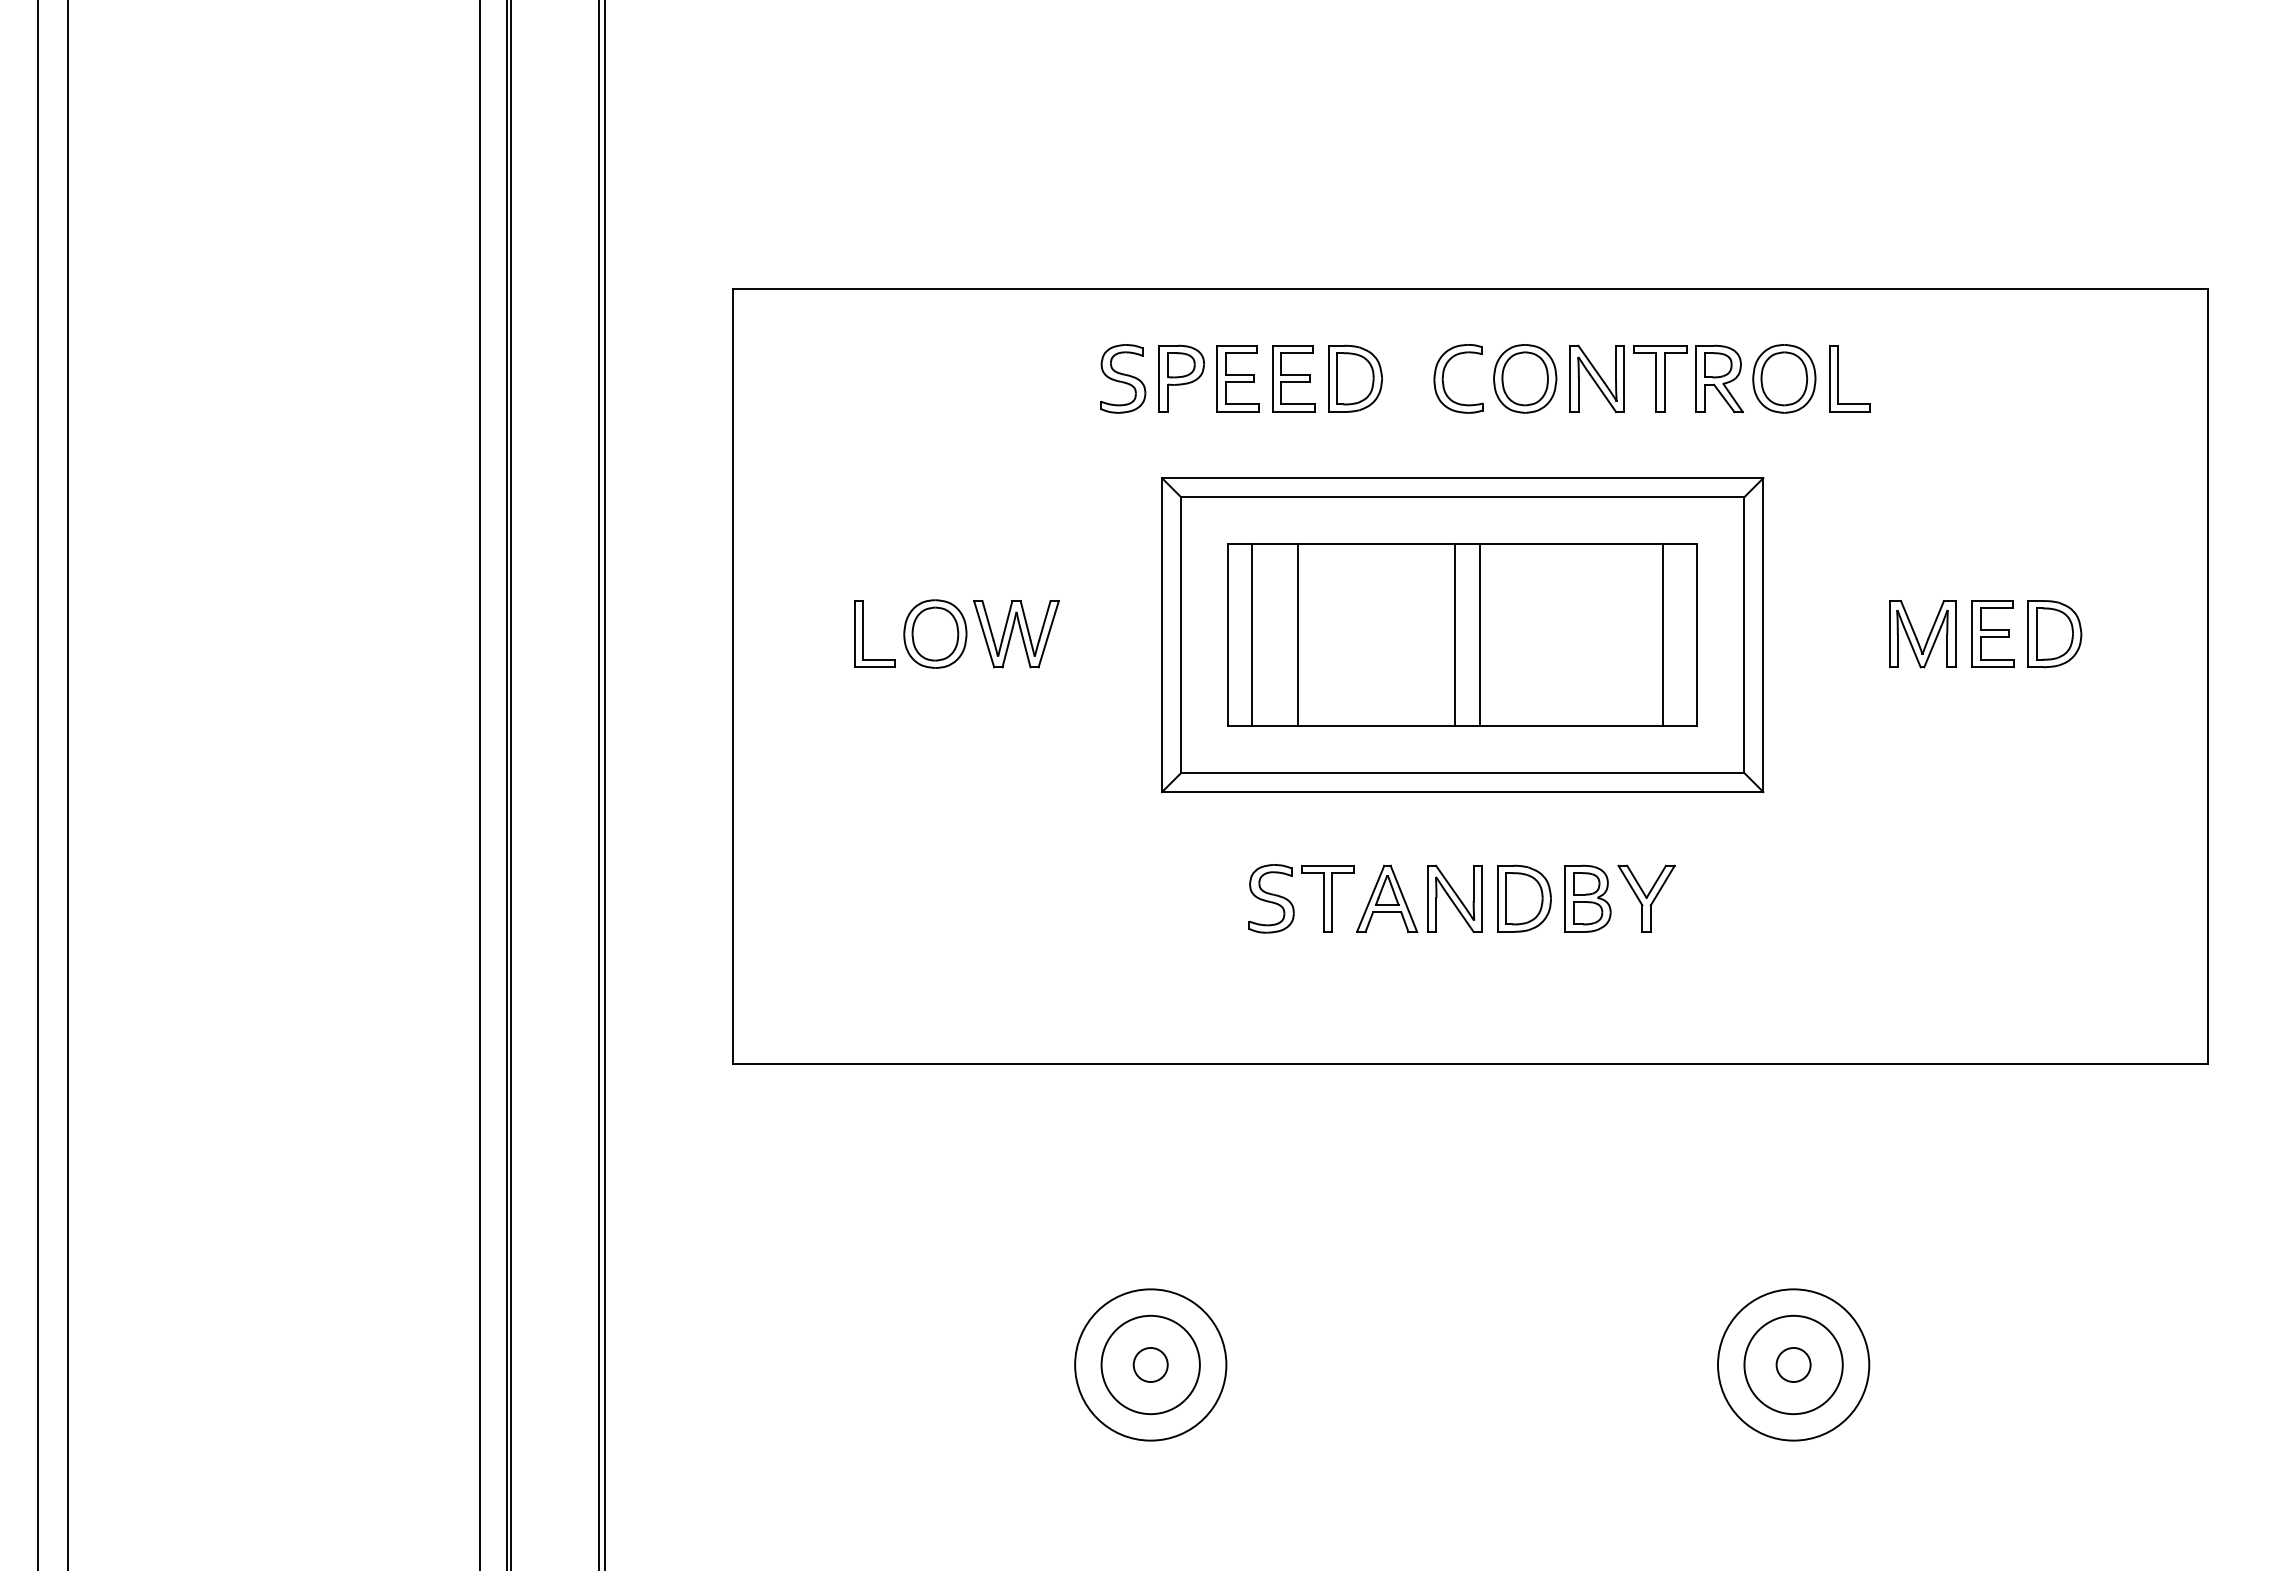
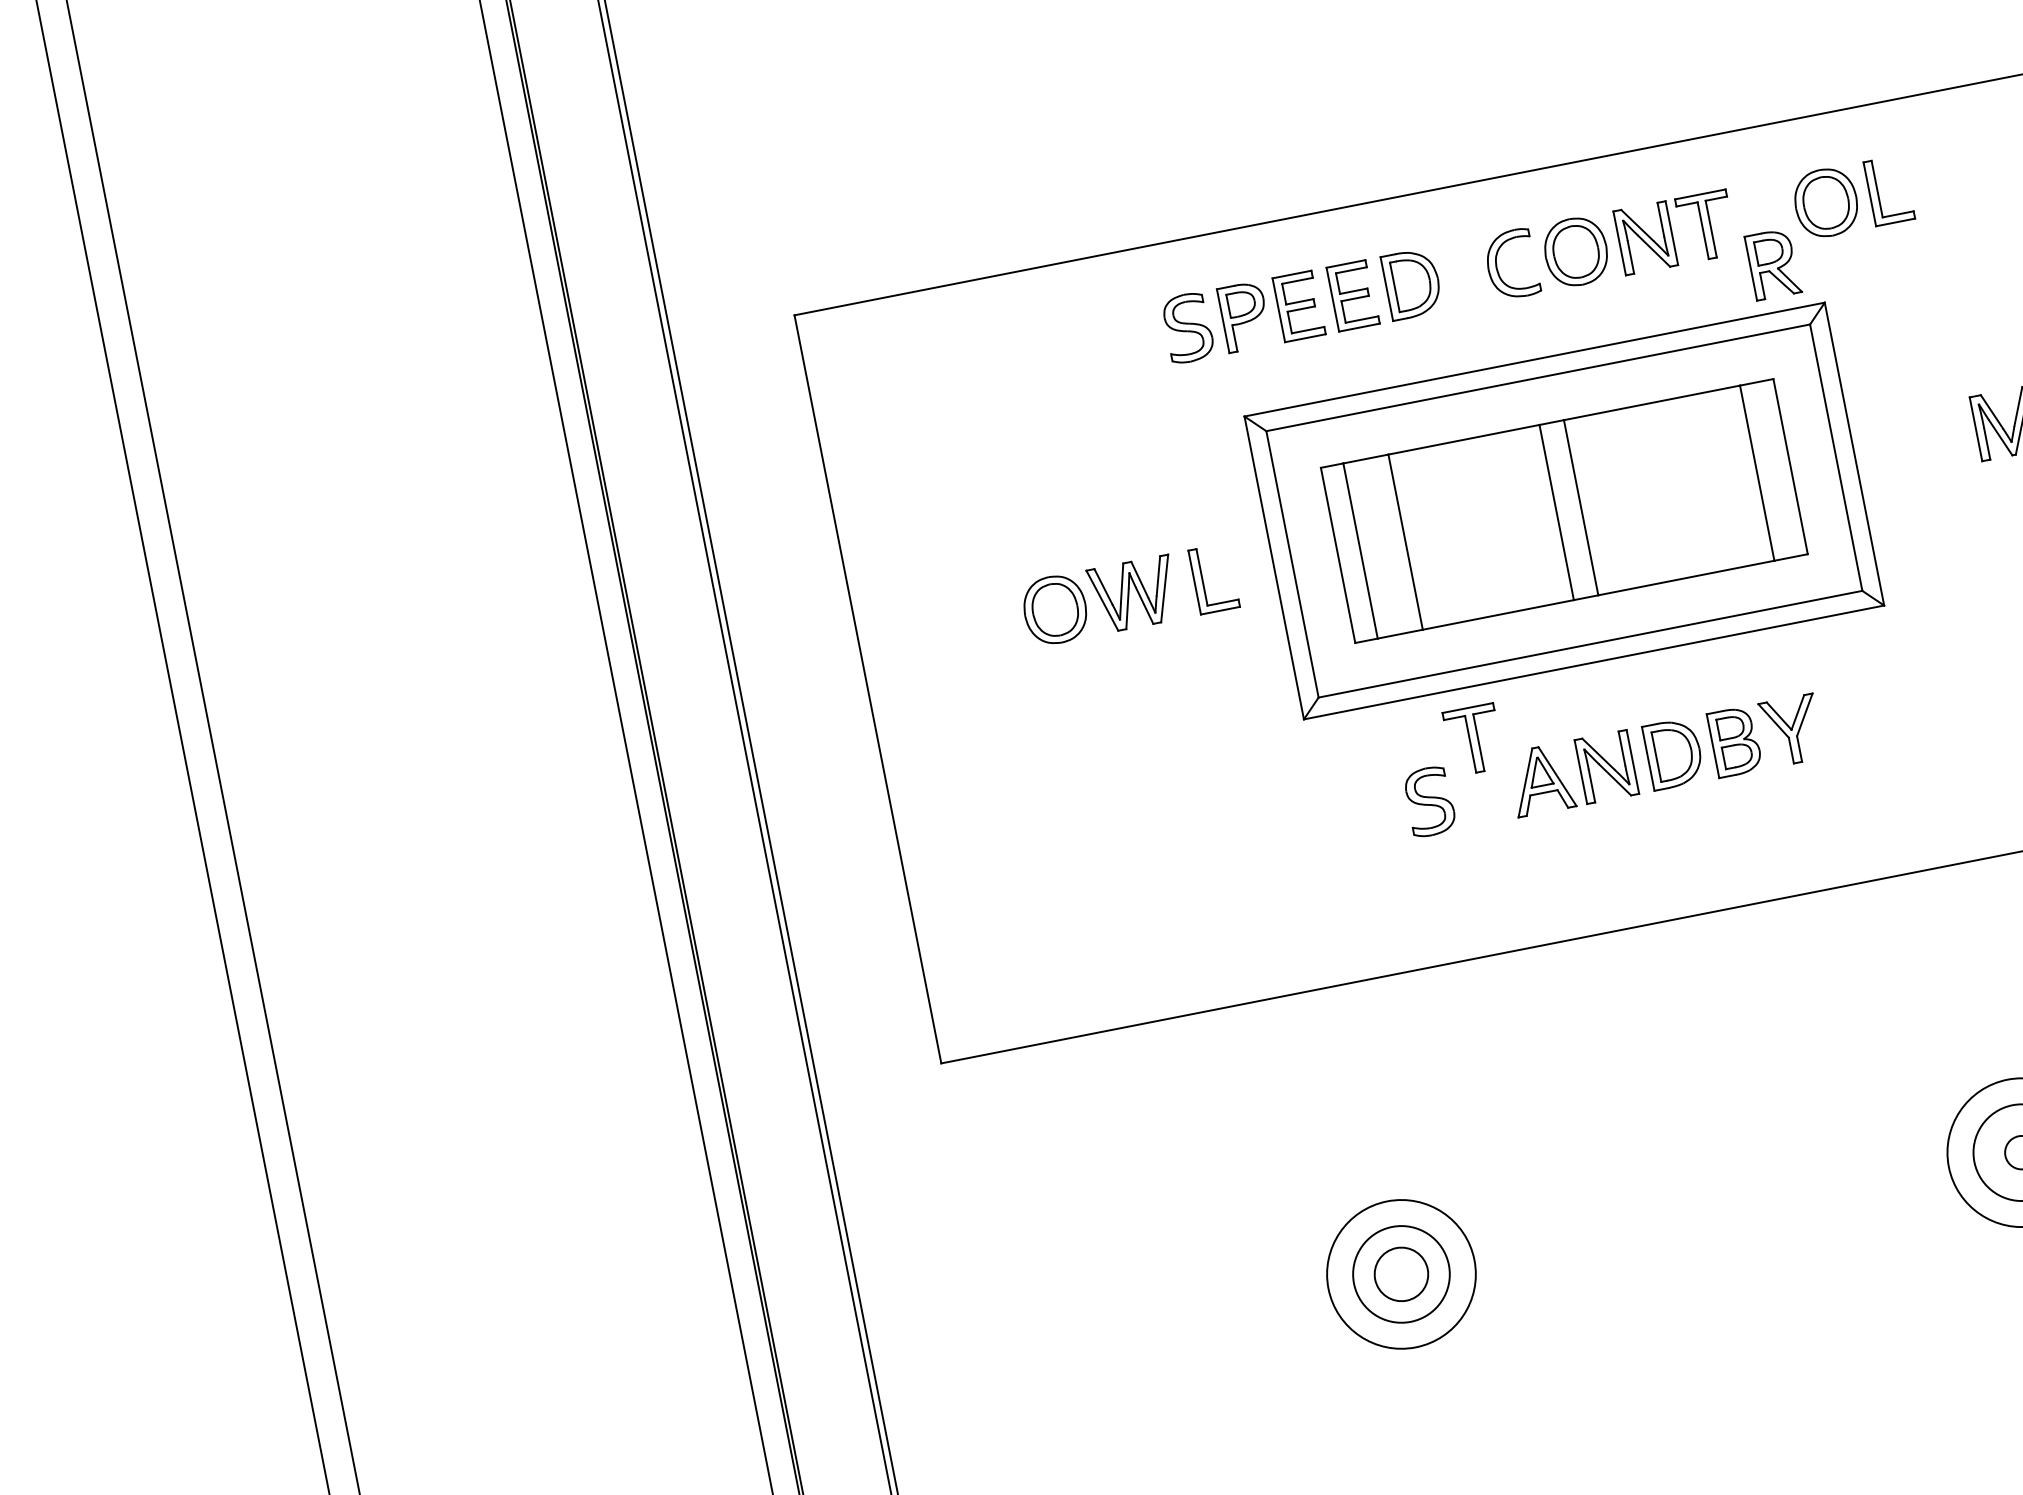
part: (1719, 379) -> (1773, 264), moved
part: (863, 633) -> (1202, 580), moved
part: (1327, 898) -> (1473, 739), moved
circle: (1150, 1364) -> (1401, 1273), size x1.6

